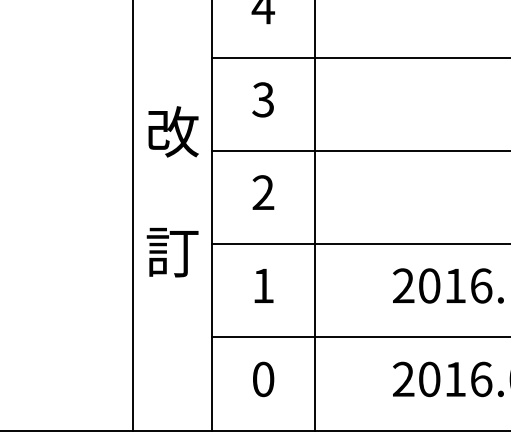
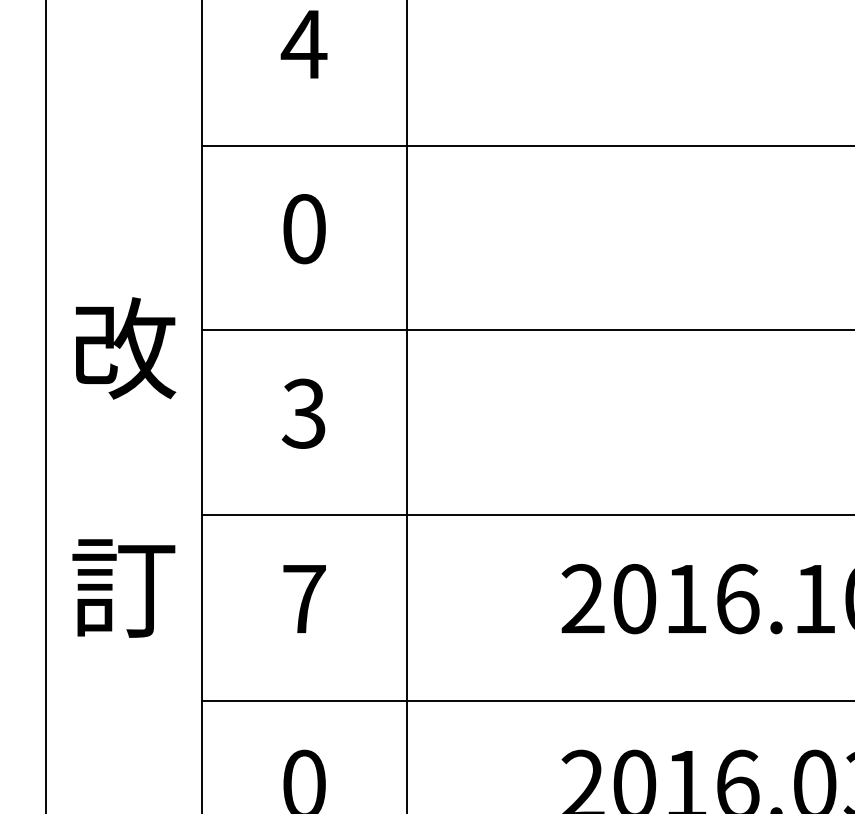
text: (263, 99) -> (304, 228), 3 -> 0
text: (172, 191) -> (123, 466), moved
text: (263, 193) -> (304, 415), 2 -> 3
text: (263, 285) -> (304, 598), 1 -> 7

